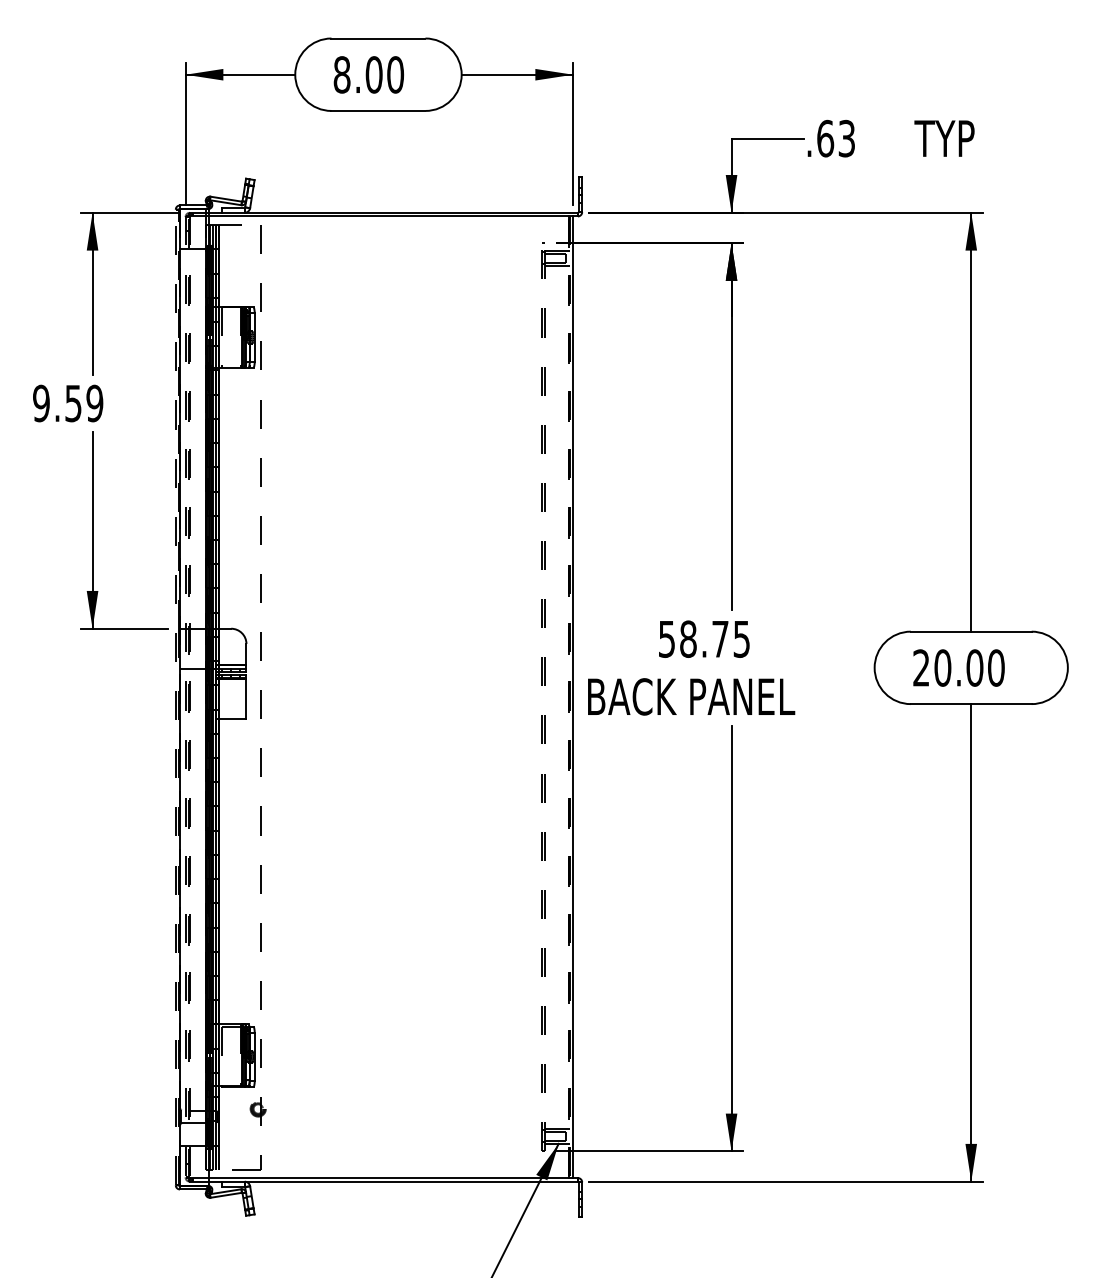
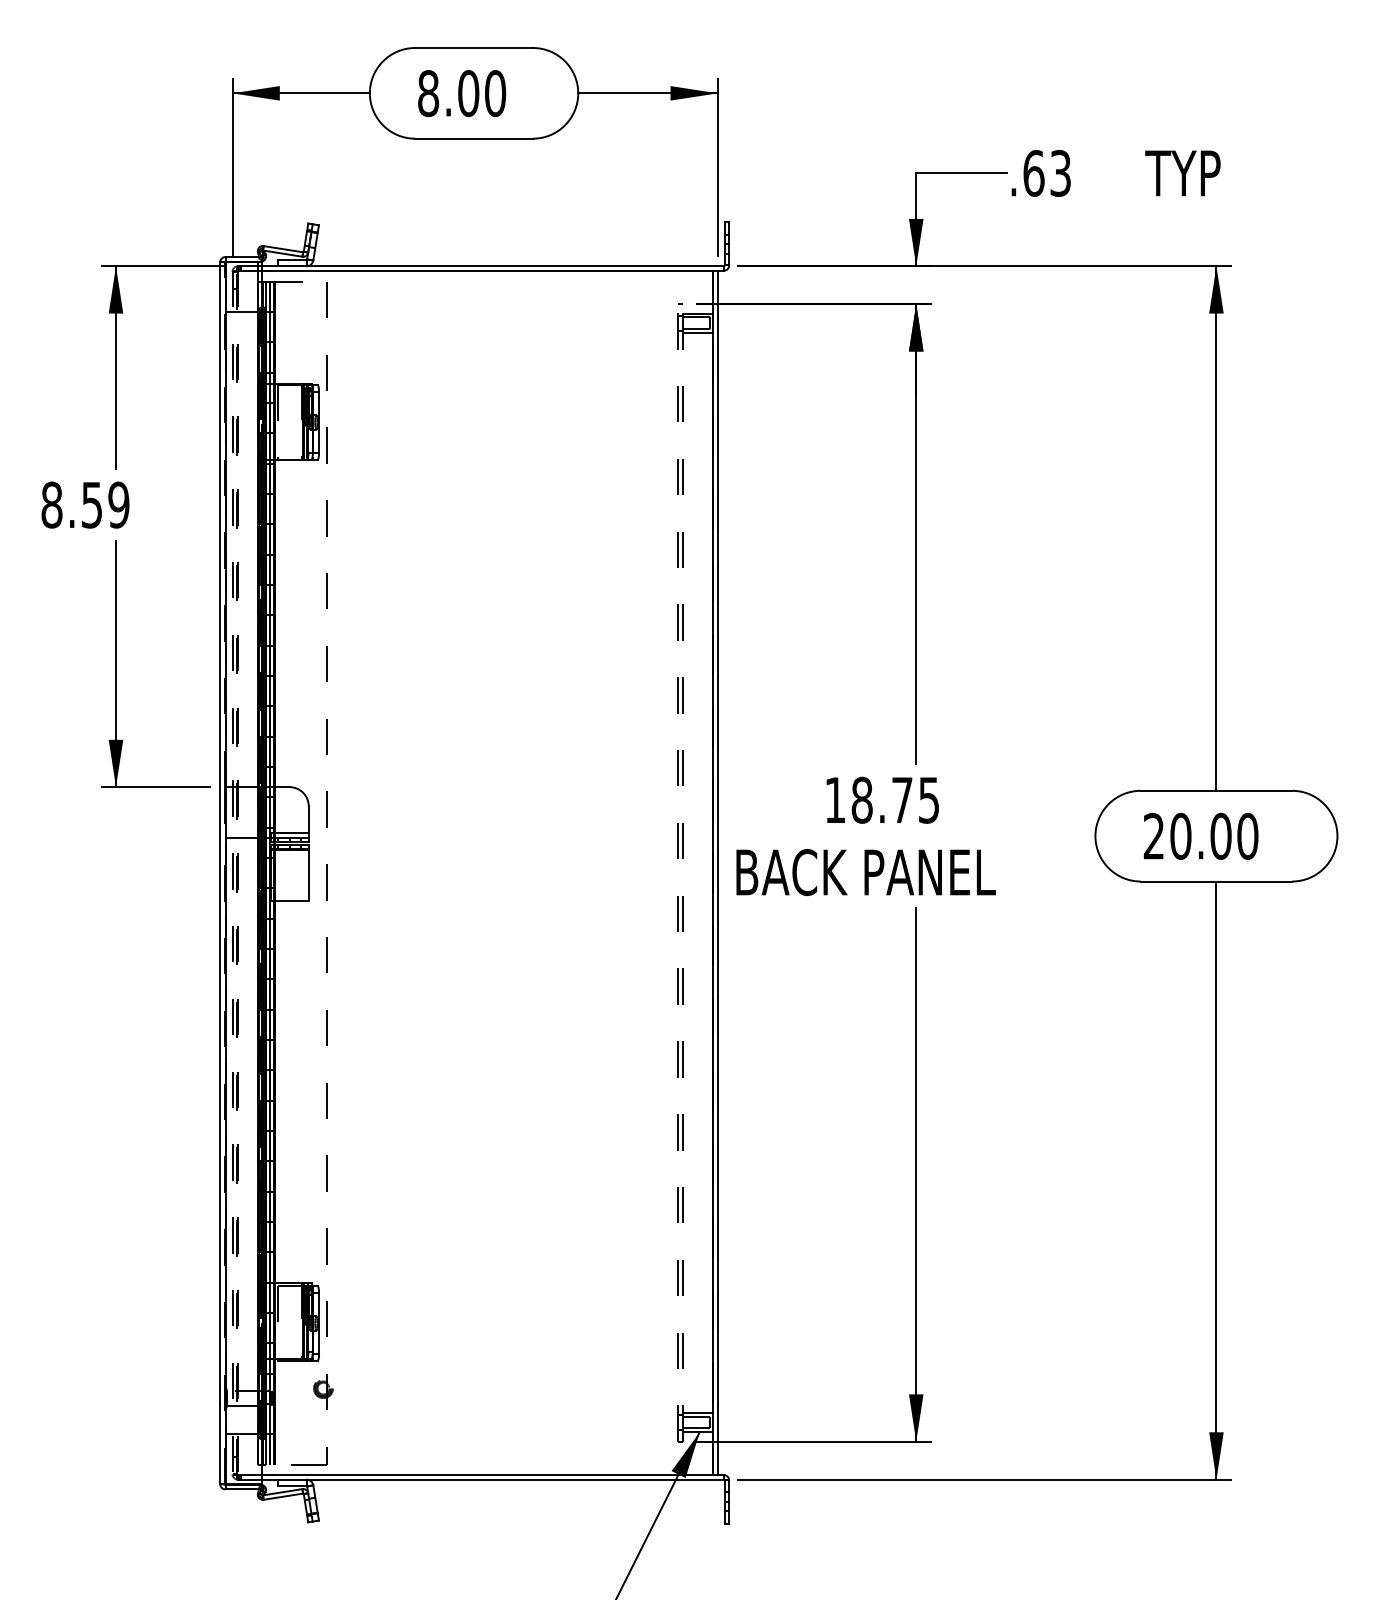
text: (41, 403) -> (51, 504), 9.59 -> 8.59
text: (667, 639) -> (835, 800), 58.75 -> 18.75
line: (176, 697) -> (220, 873), dashed -> solid
line: (568, 697) -> (712, 873), dashed -> solid

